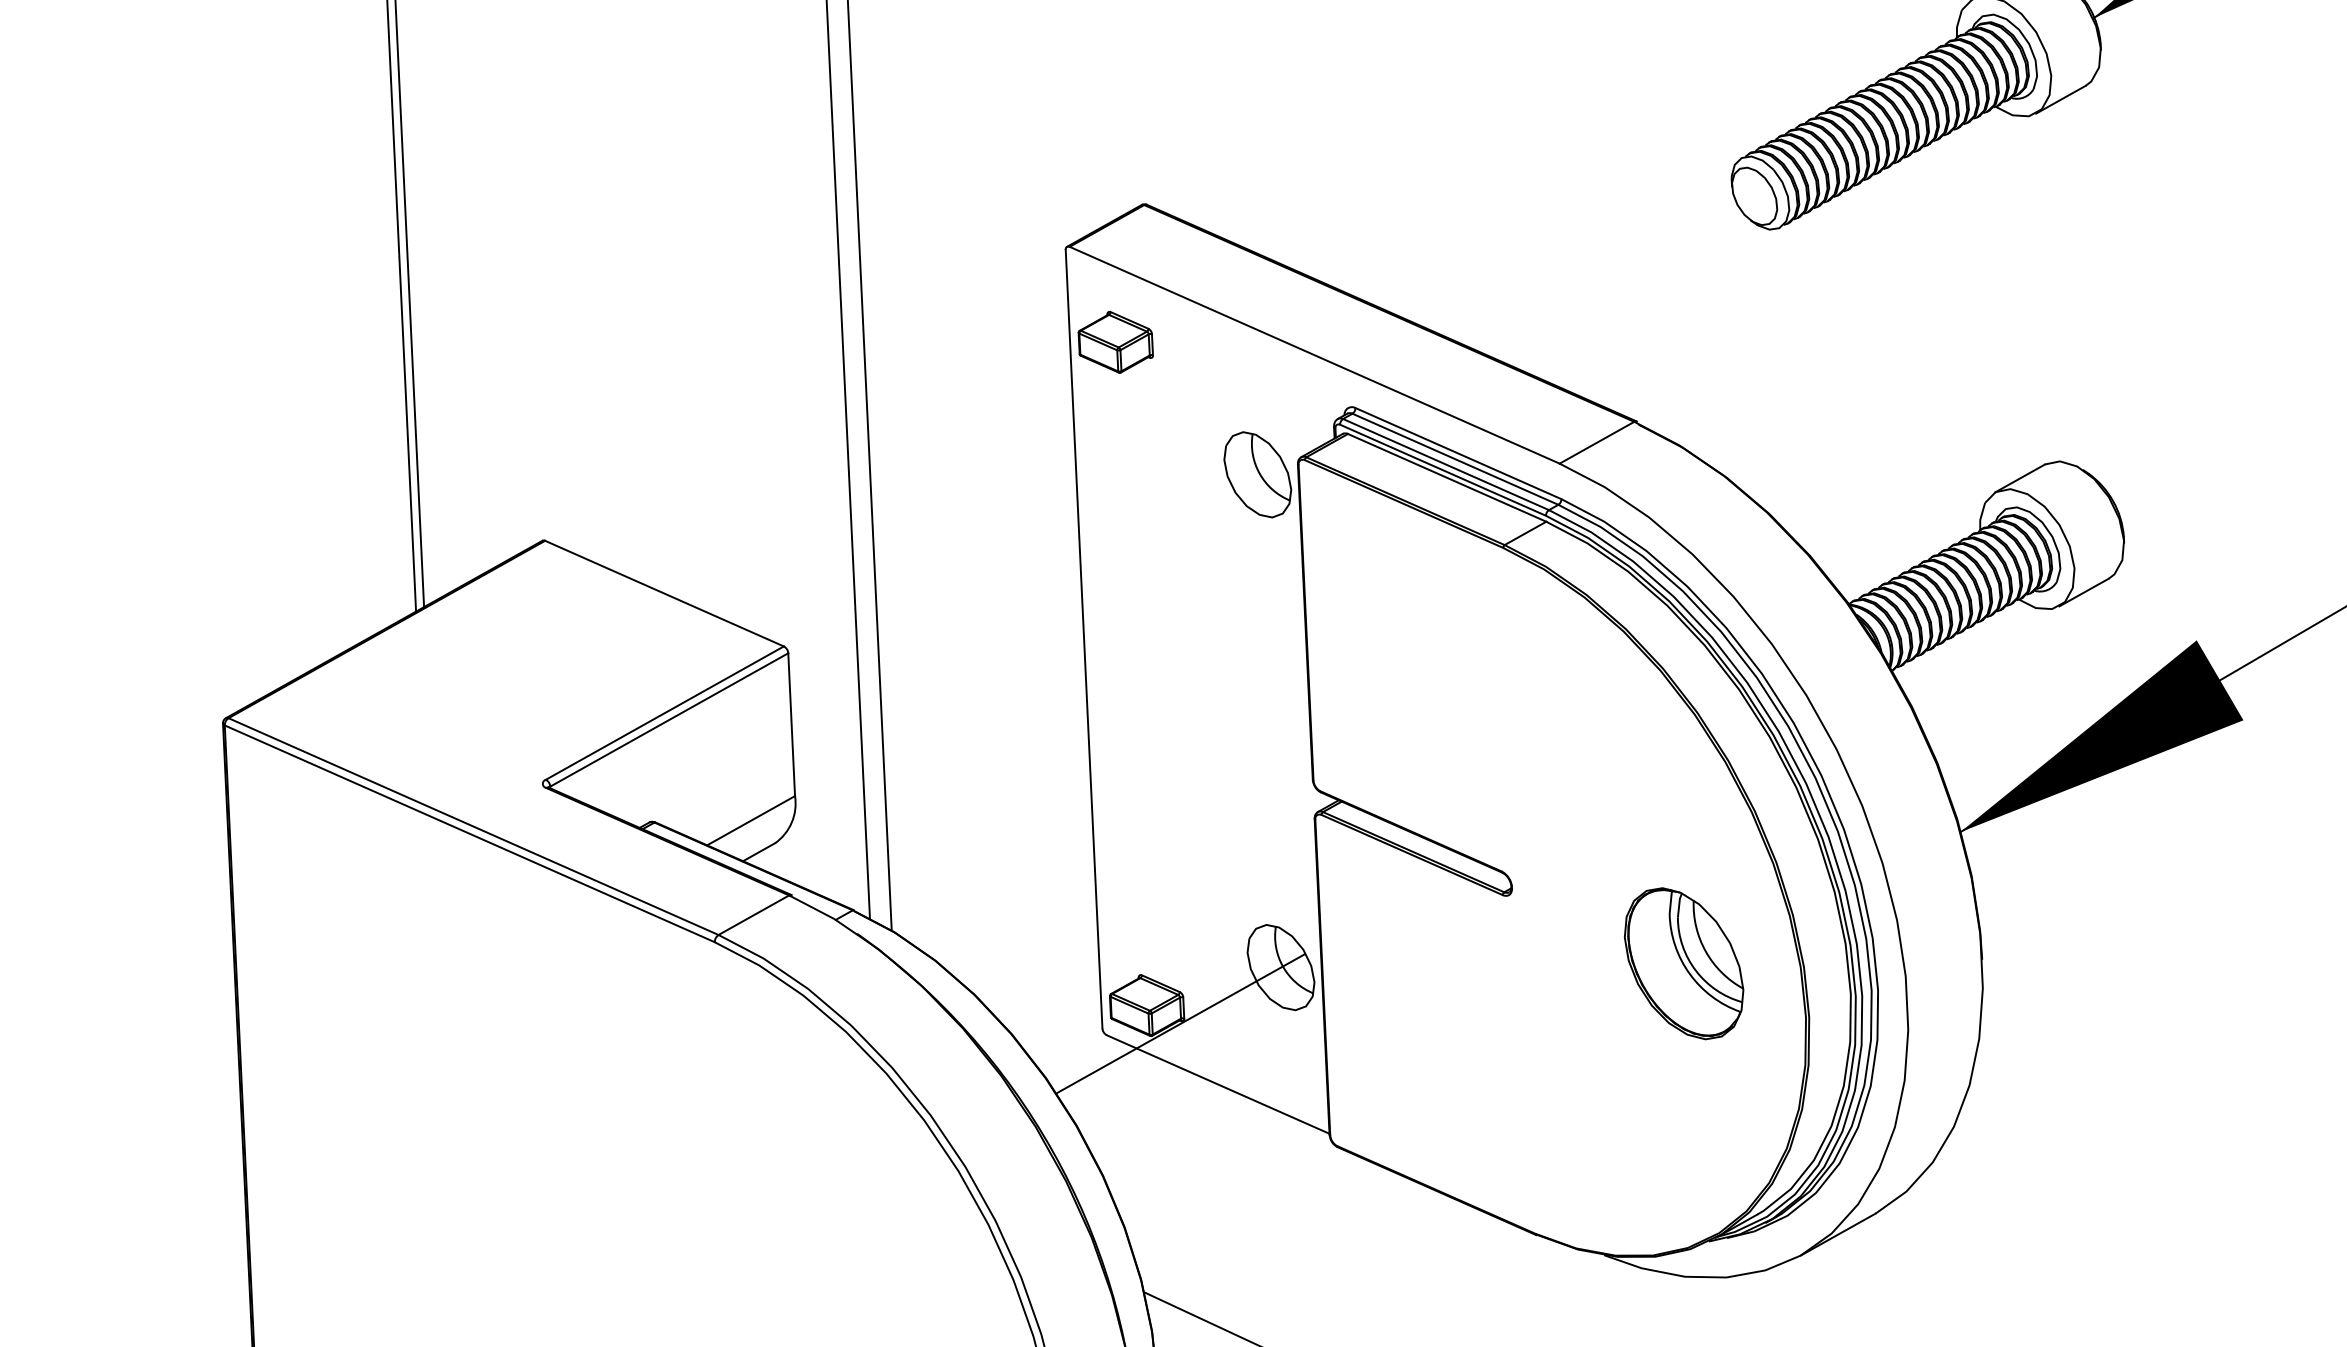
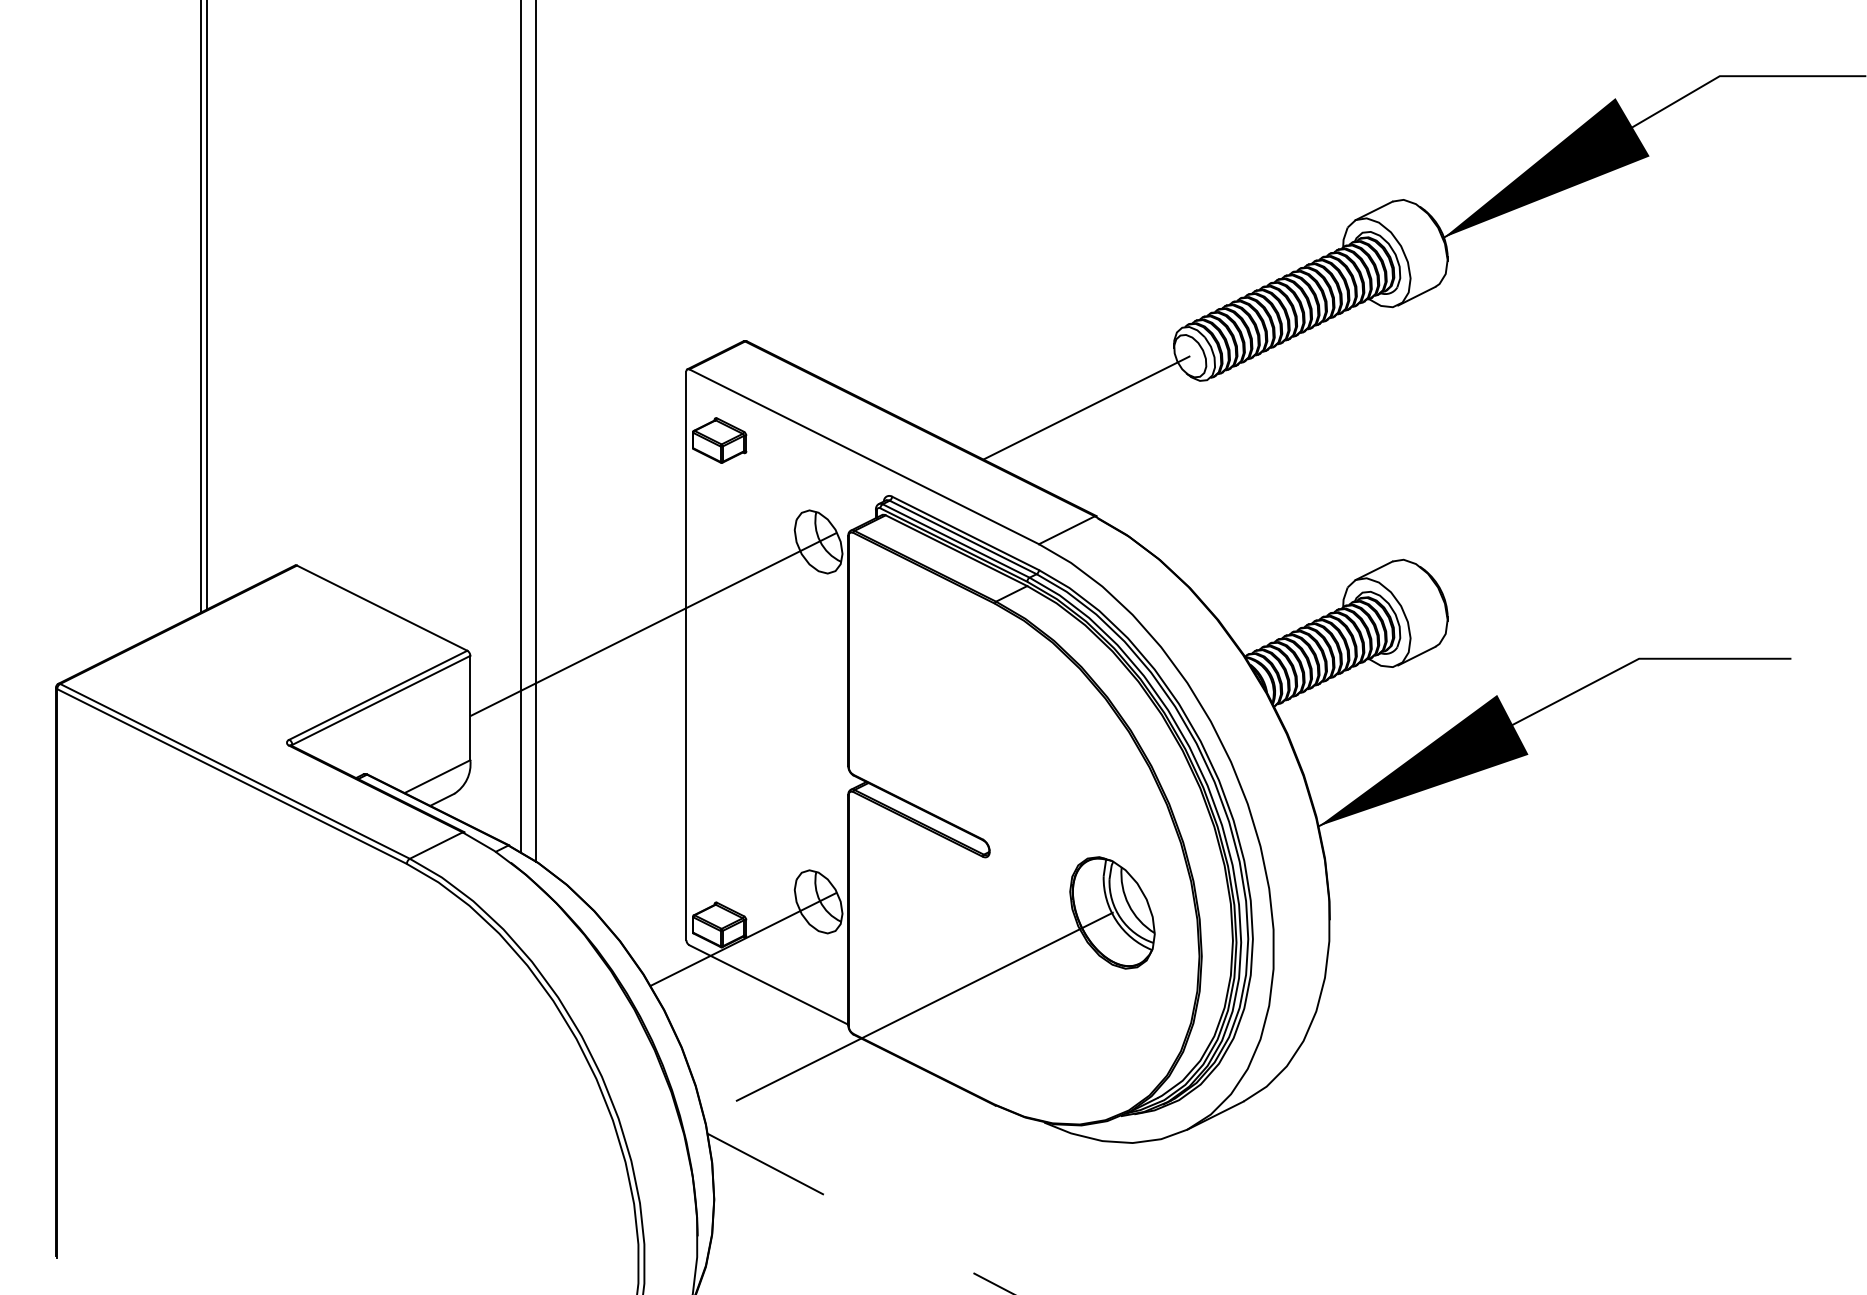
line: (1615, 273) -> (1086, 407), added
line: (1037, 598) -> (653, 624), added
line: (1411, 1115) -> (908, 1014), added

